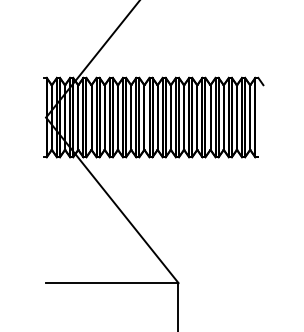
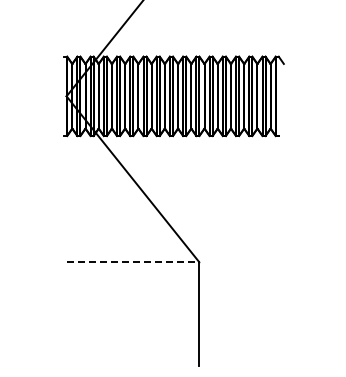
line: (113, 282) -> (133, 261), solid -> dashed

